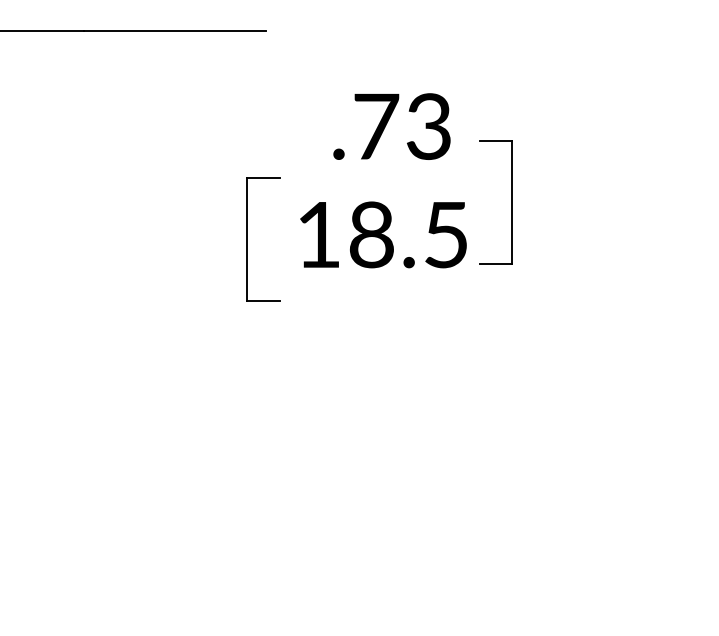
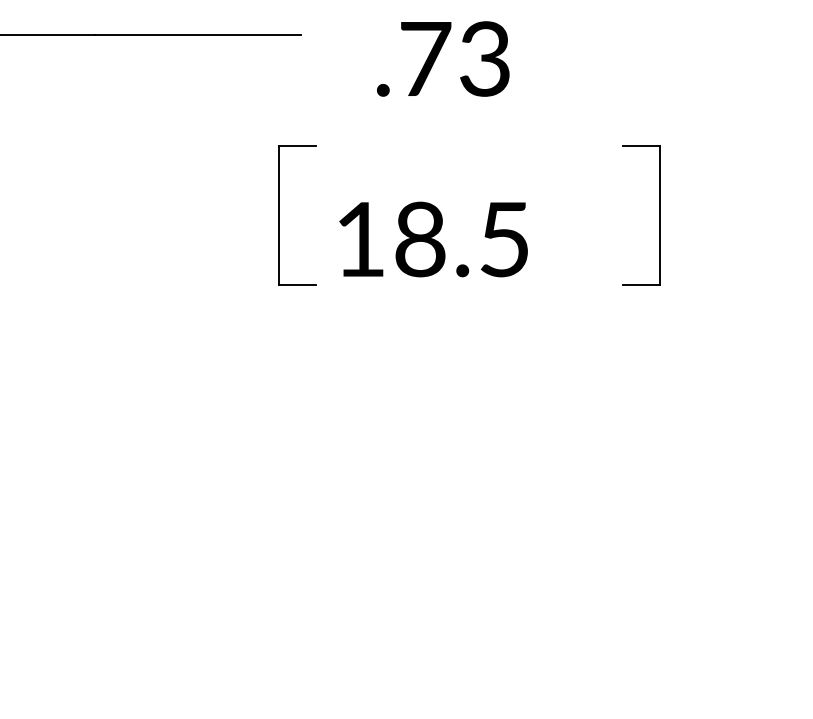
text: (392, 126) -> (443, 58), moved
part: (512, 202) -> (659, 215), moved
text: (383, 234) -> (433, 239), moved
part: (247, 239) -> (279, 215), moved

